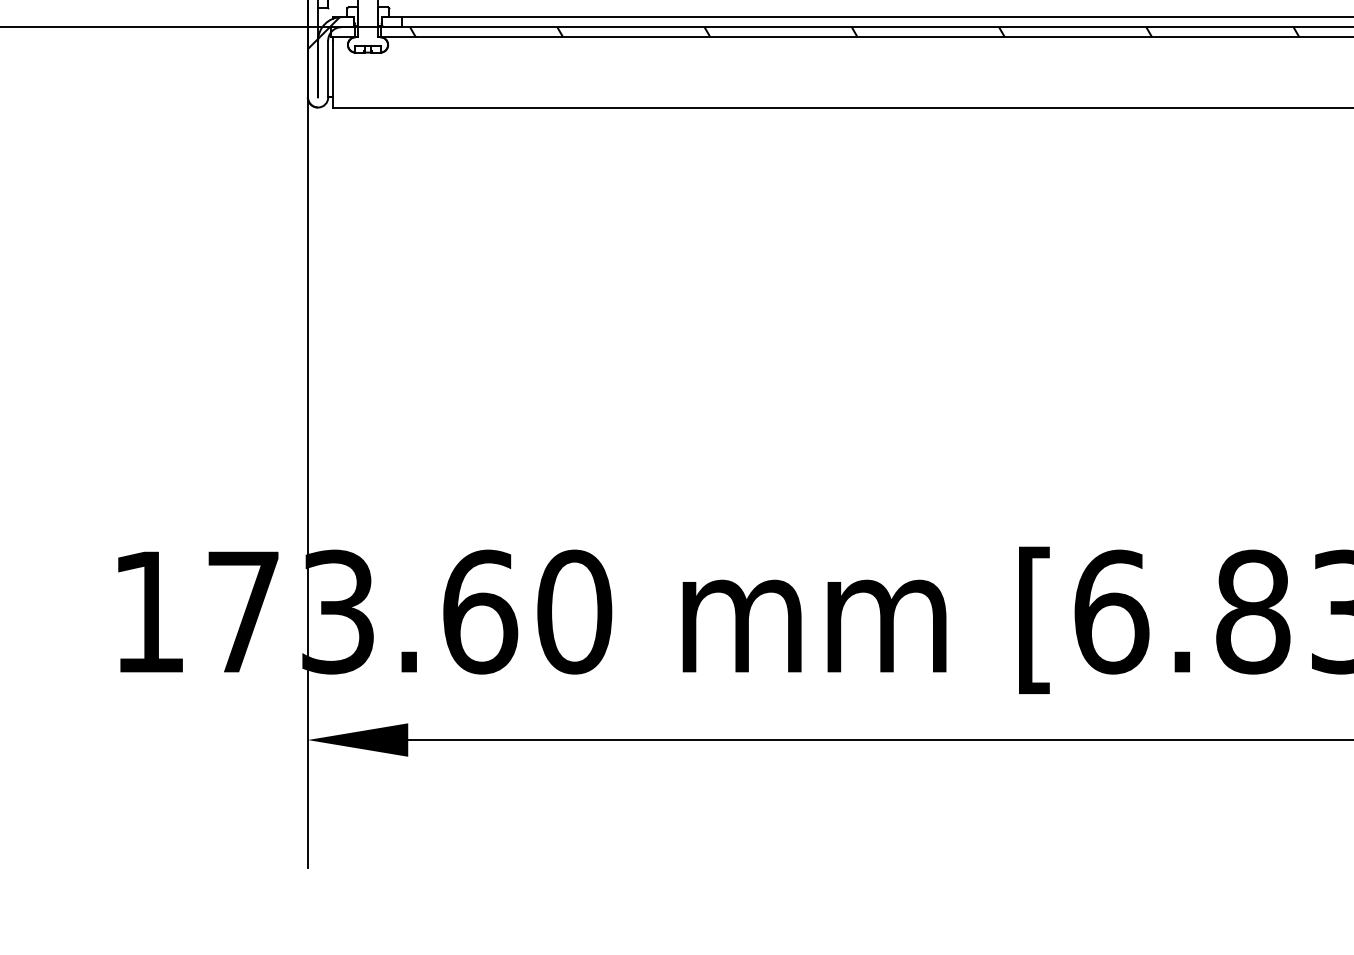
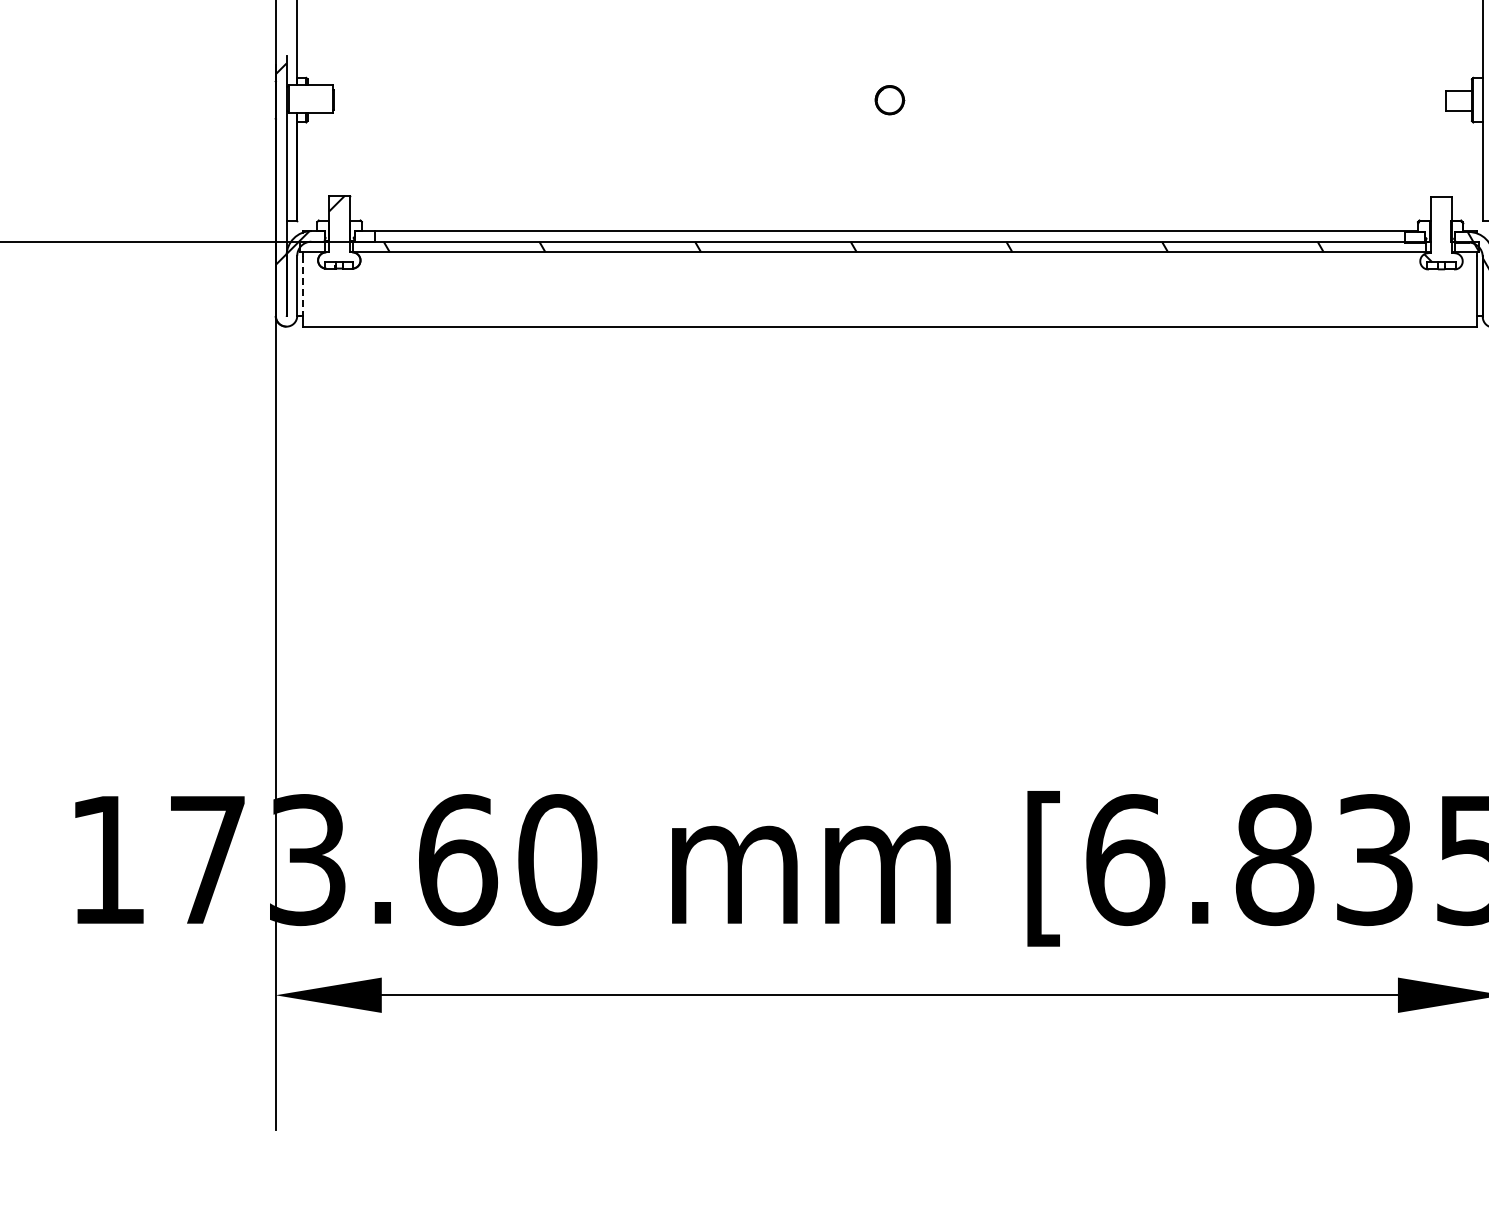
line: (333, 69) -> (302, 286), solid -> dashed

